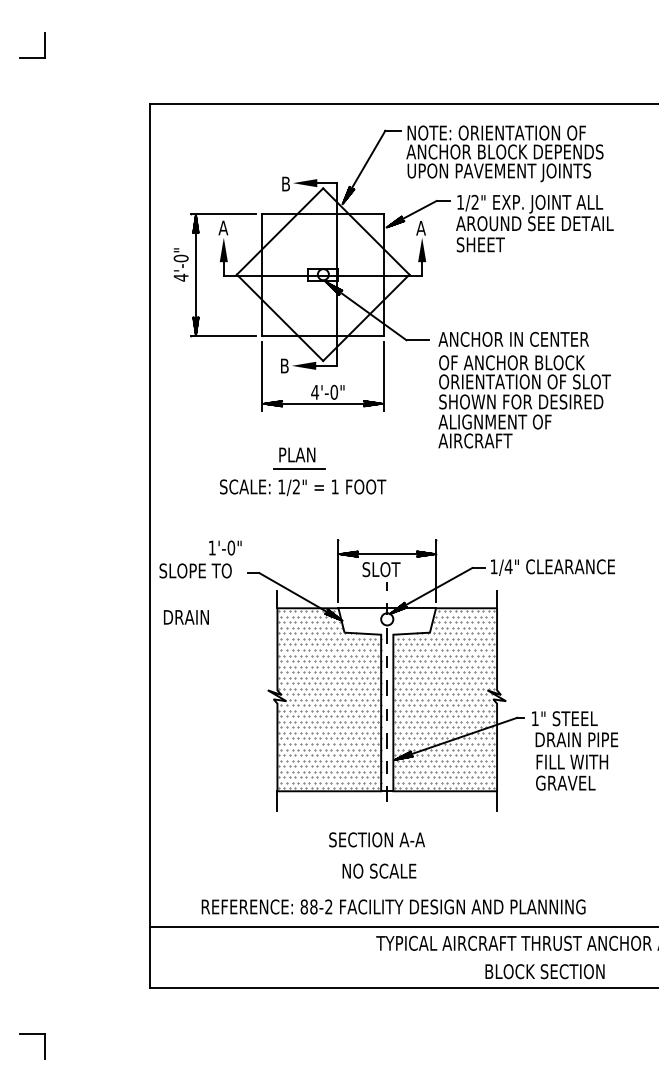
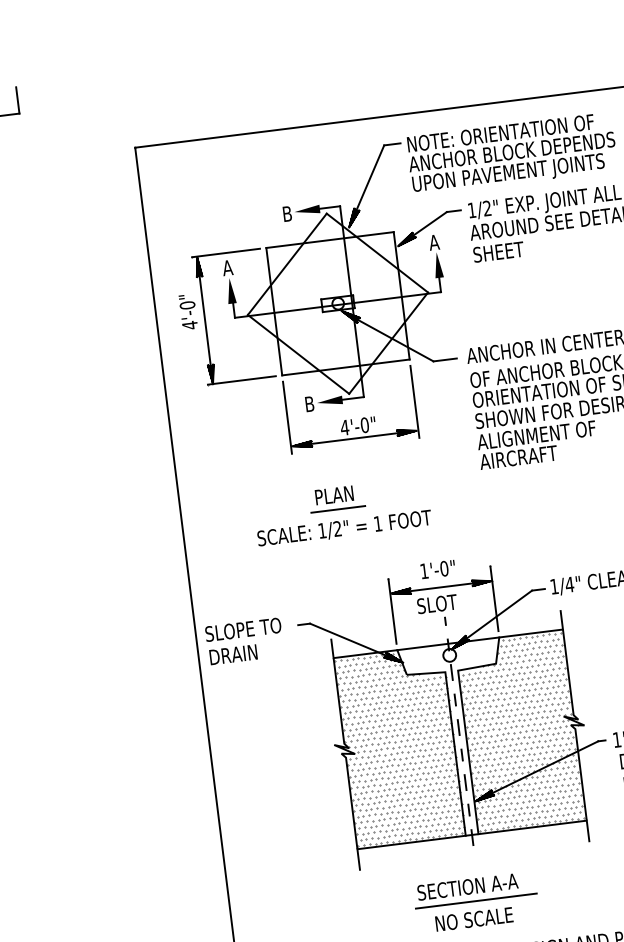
text: (225, 547) -> (438, 568), moved
text: (186, 617) -> (233, 654), moved
line: (383, 854) -> (476, 901), added

